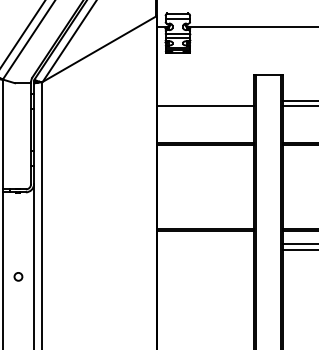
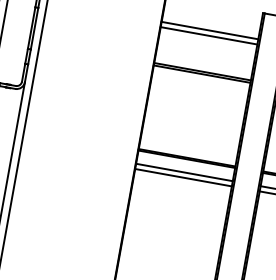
line: (205, 101) -> (209, 30), added
line: (205, 244) -> (184, 172), added
line: (205, 249) -> (183, 177), added

